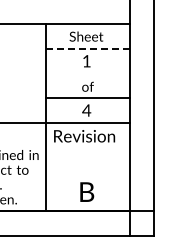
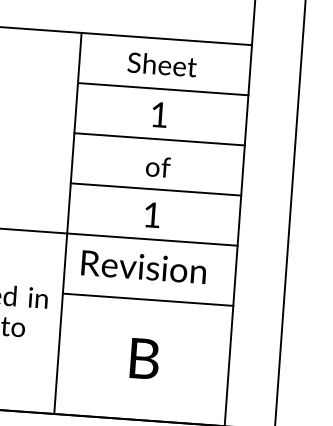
line: (87, 48) -> (162, 89), dashed -> solid
line: (87, 73) -> (159, 139), added
text: (86, 110) -> (151, 214), 4 -> 1
line: (87, 152) -> (147, 300), added
text: (87, 191) -> (145, 357), moved

